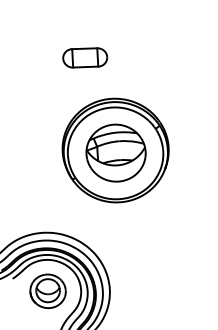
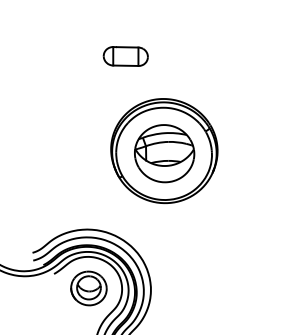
part: (84, 57) -> (125, 56), moved

